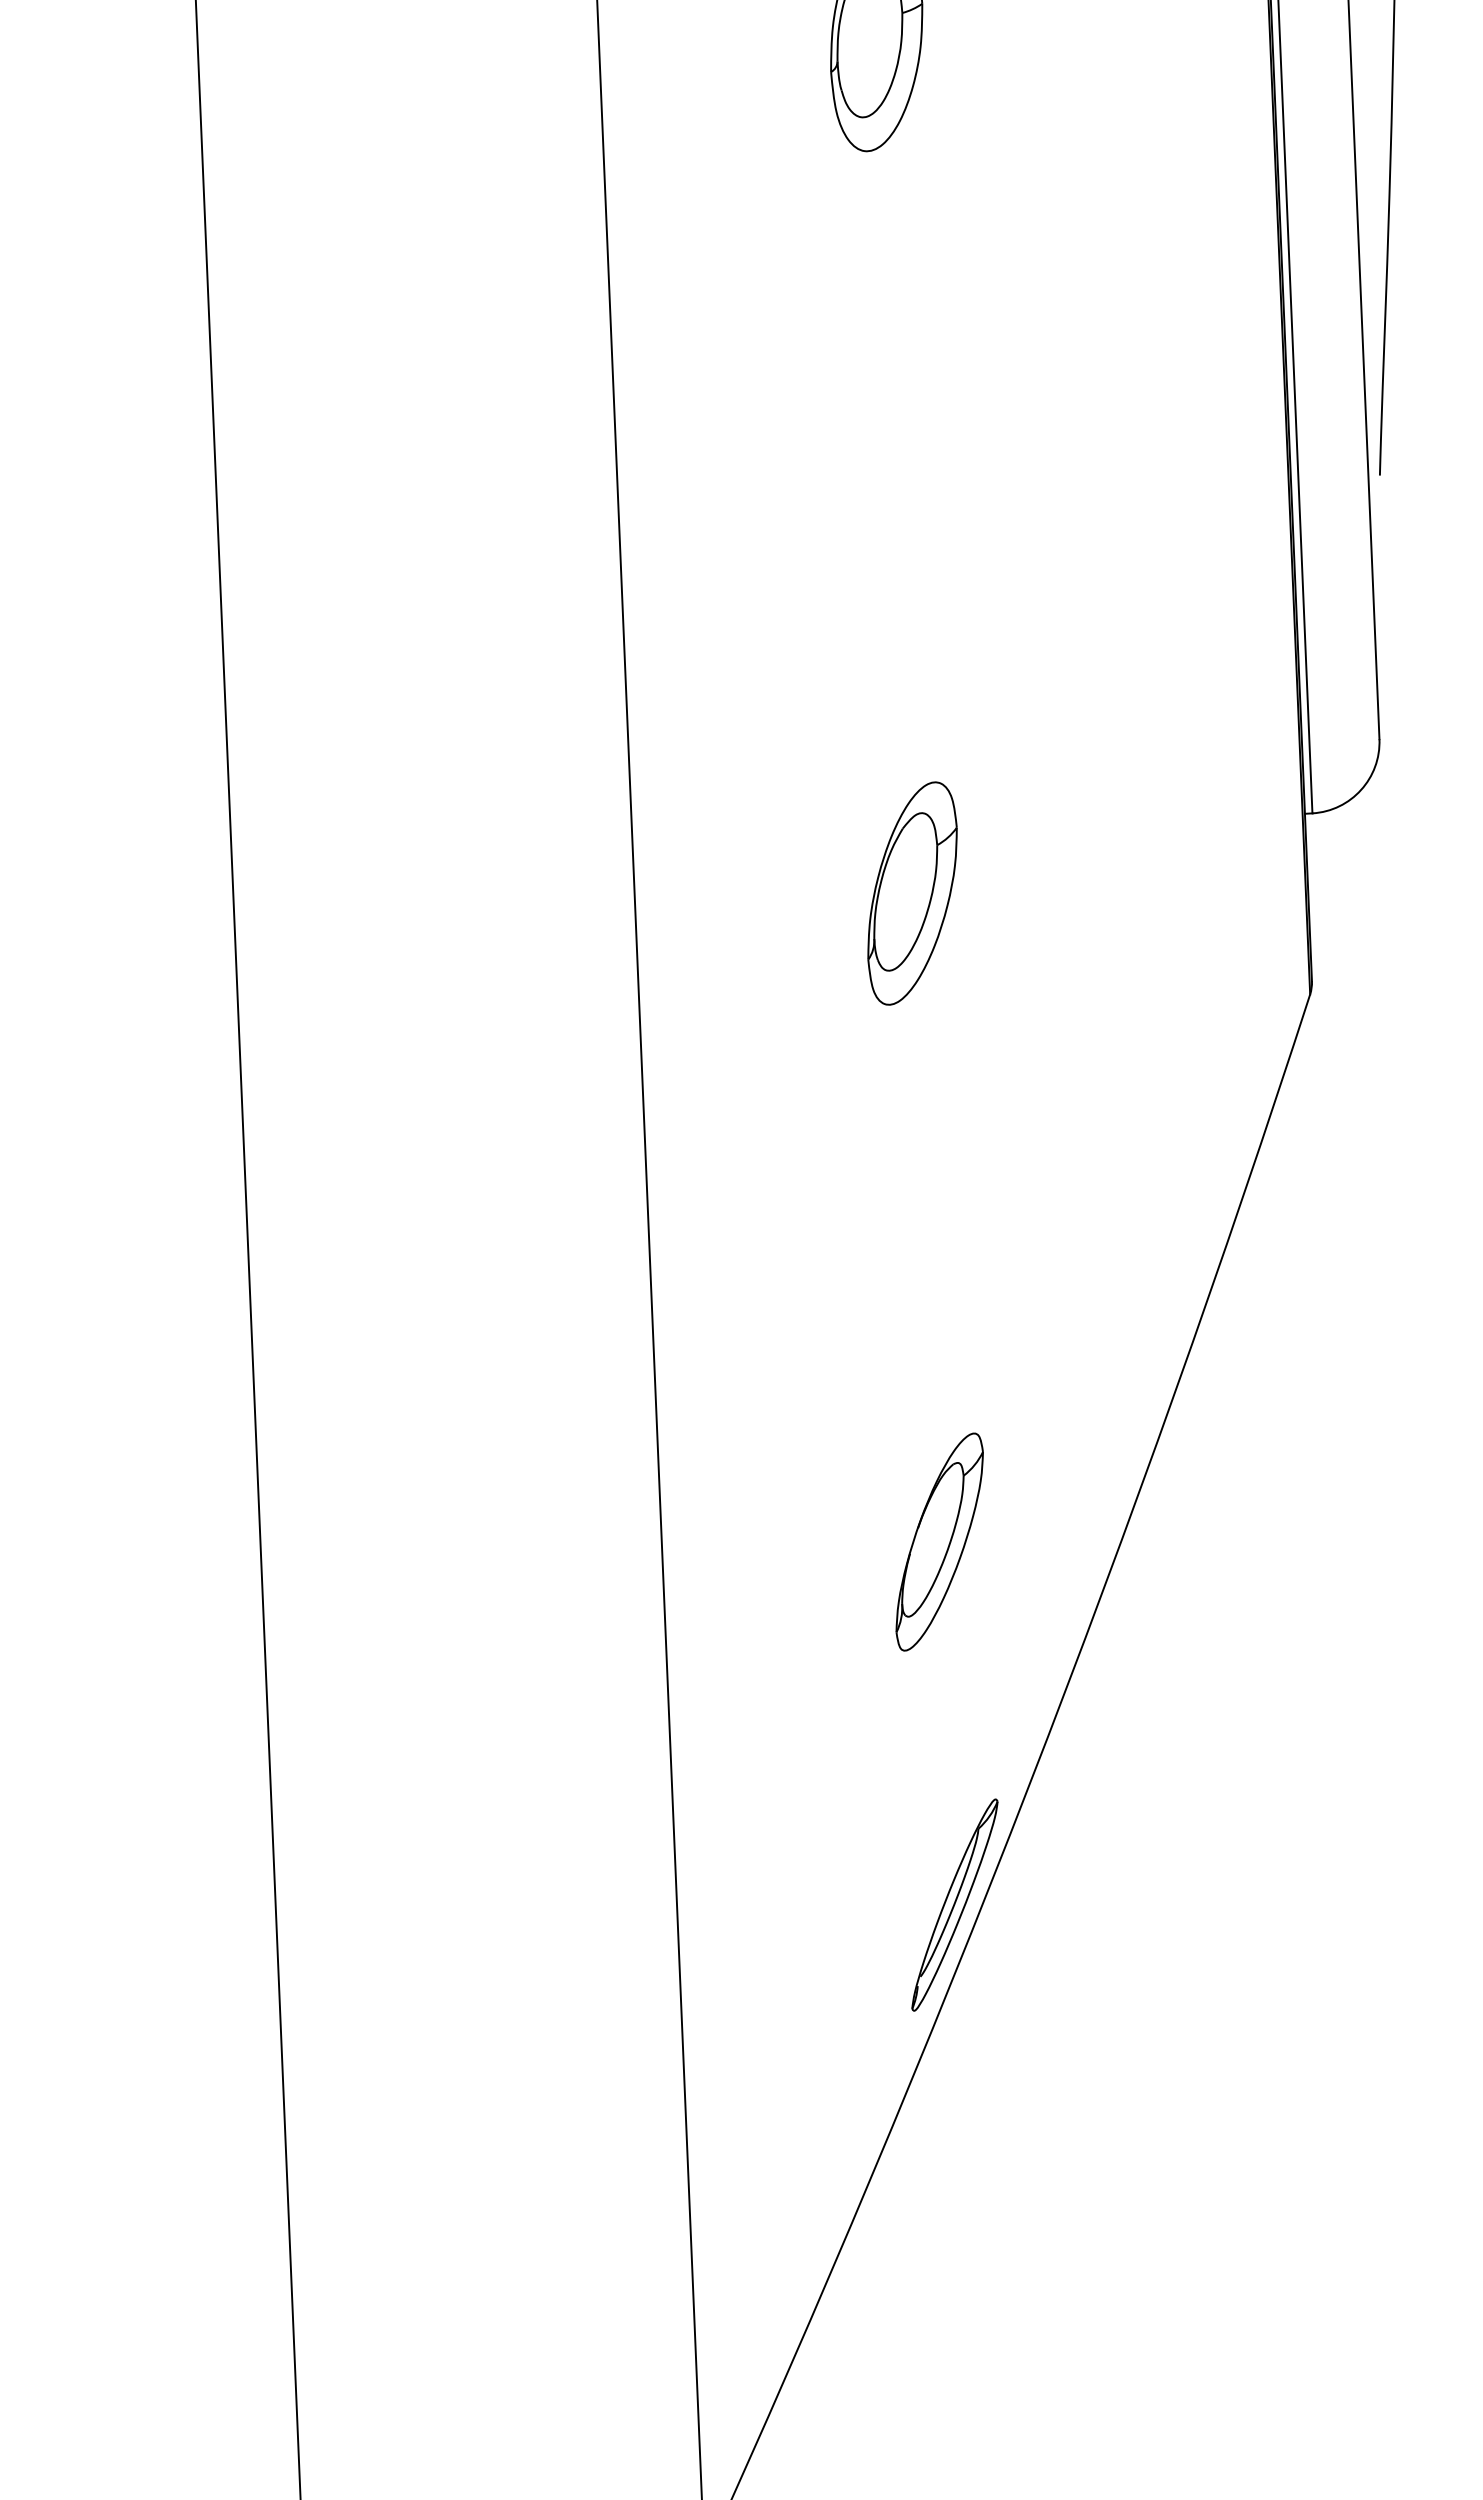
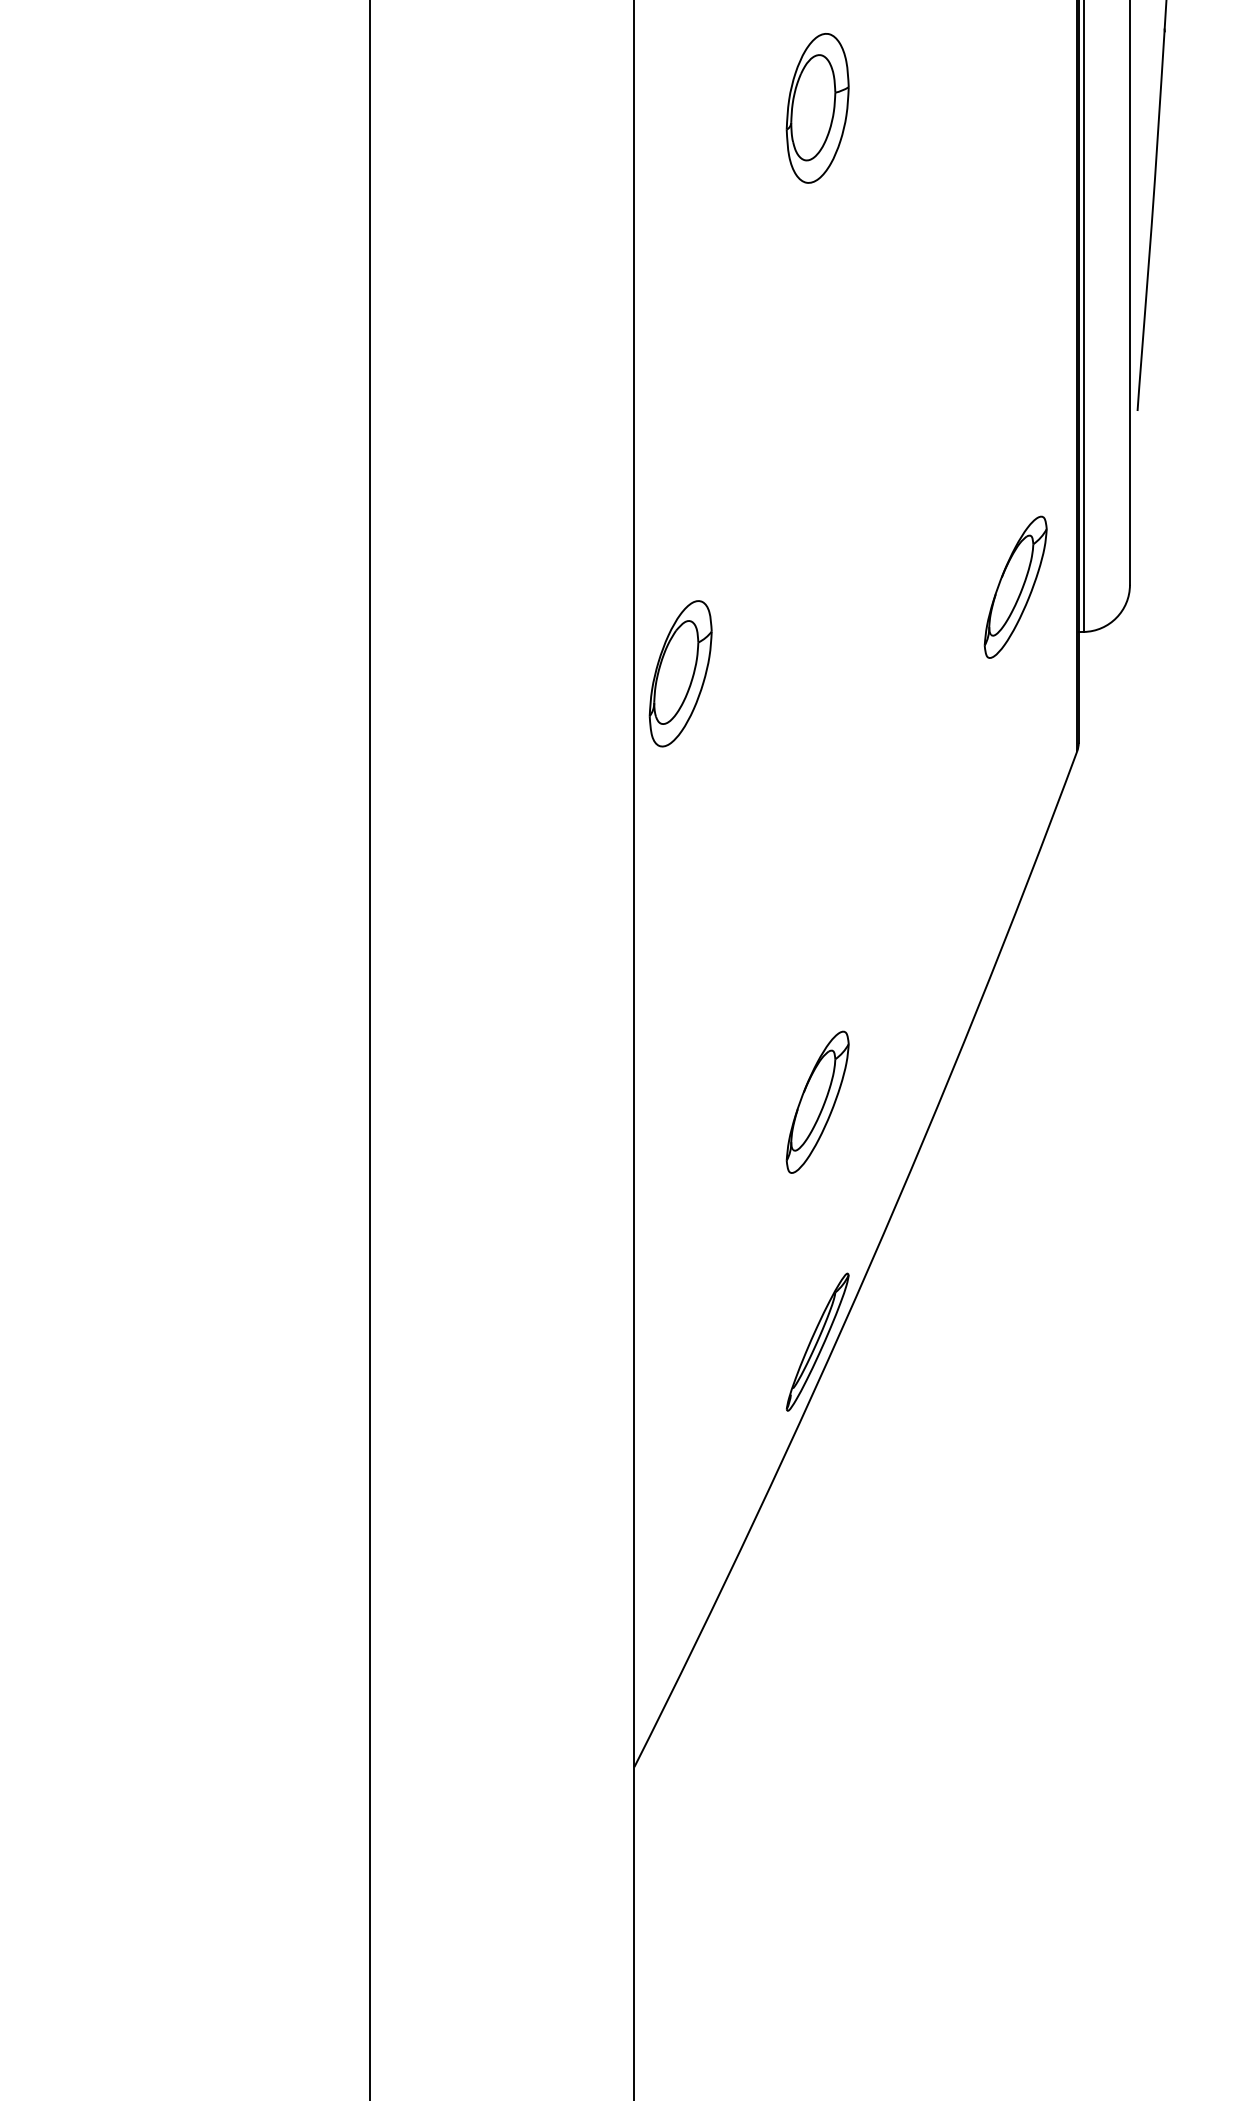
part: (1206, 748) -> (1015, 586), added
part: (912, 893) -> (680, 673), moved

